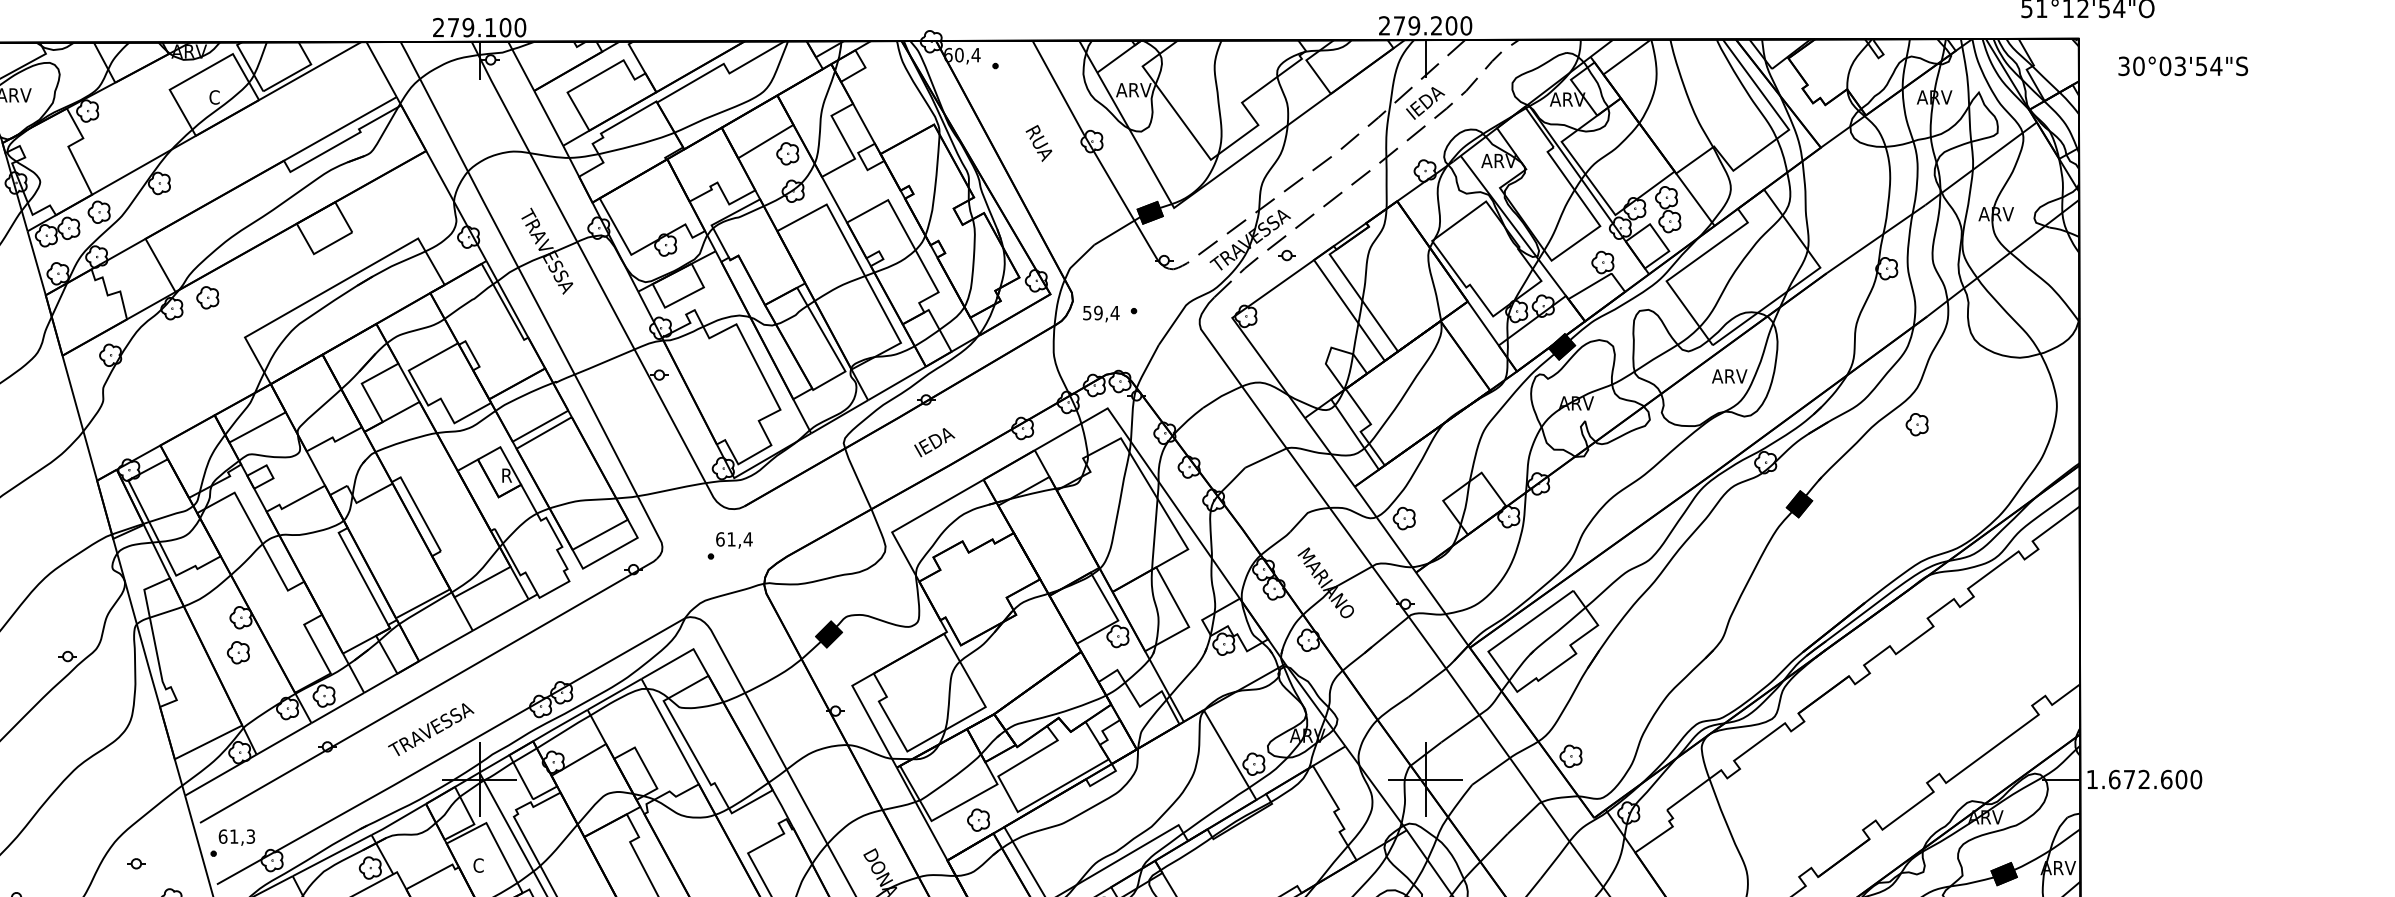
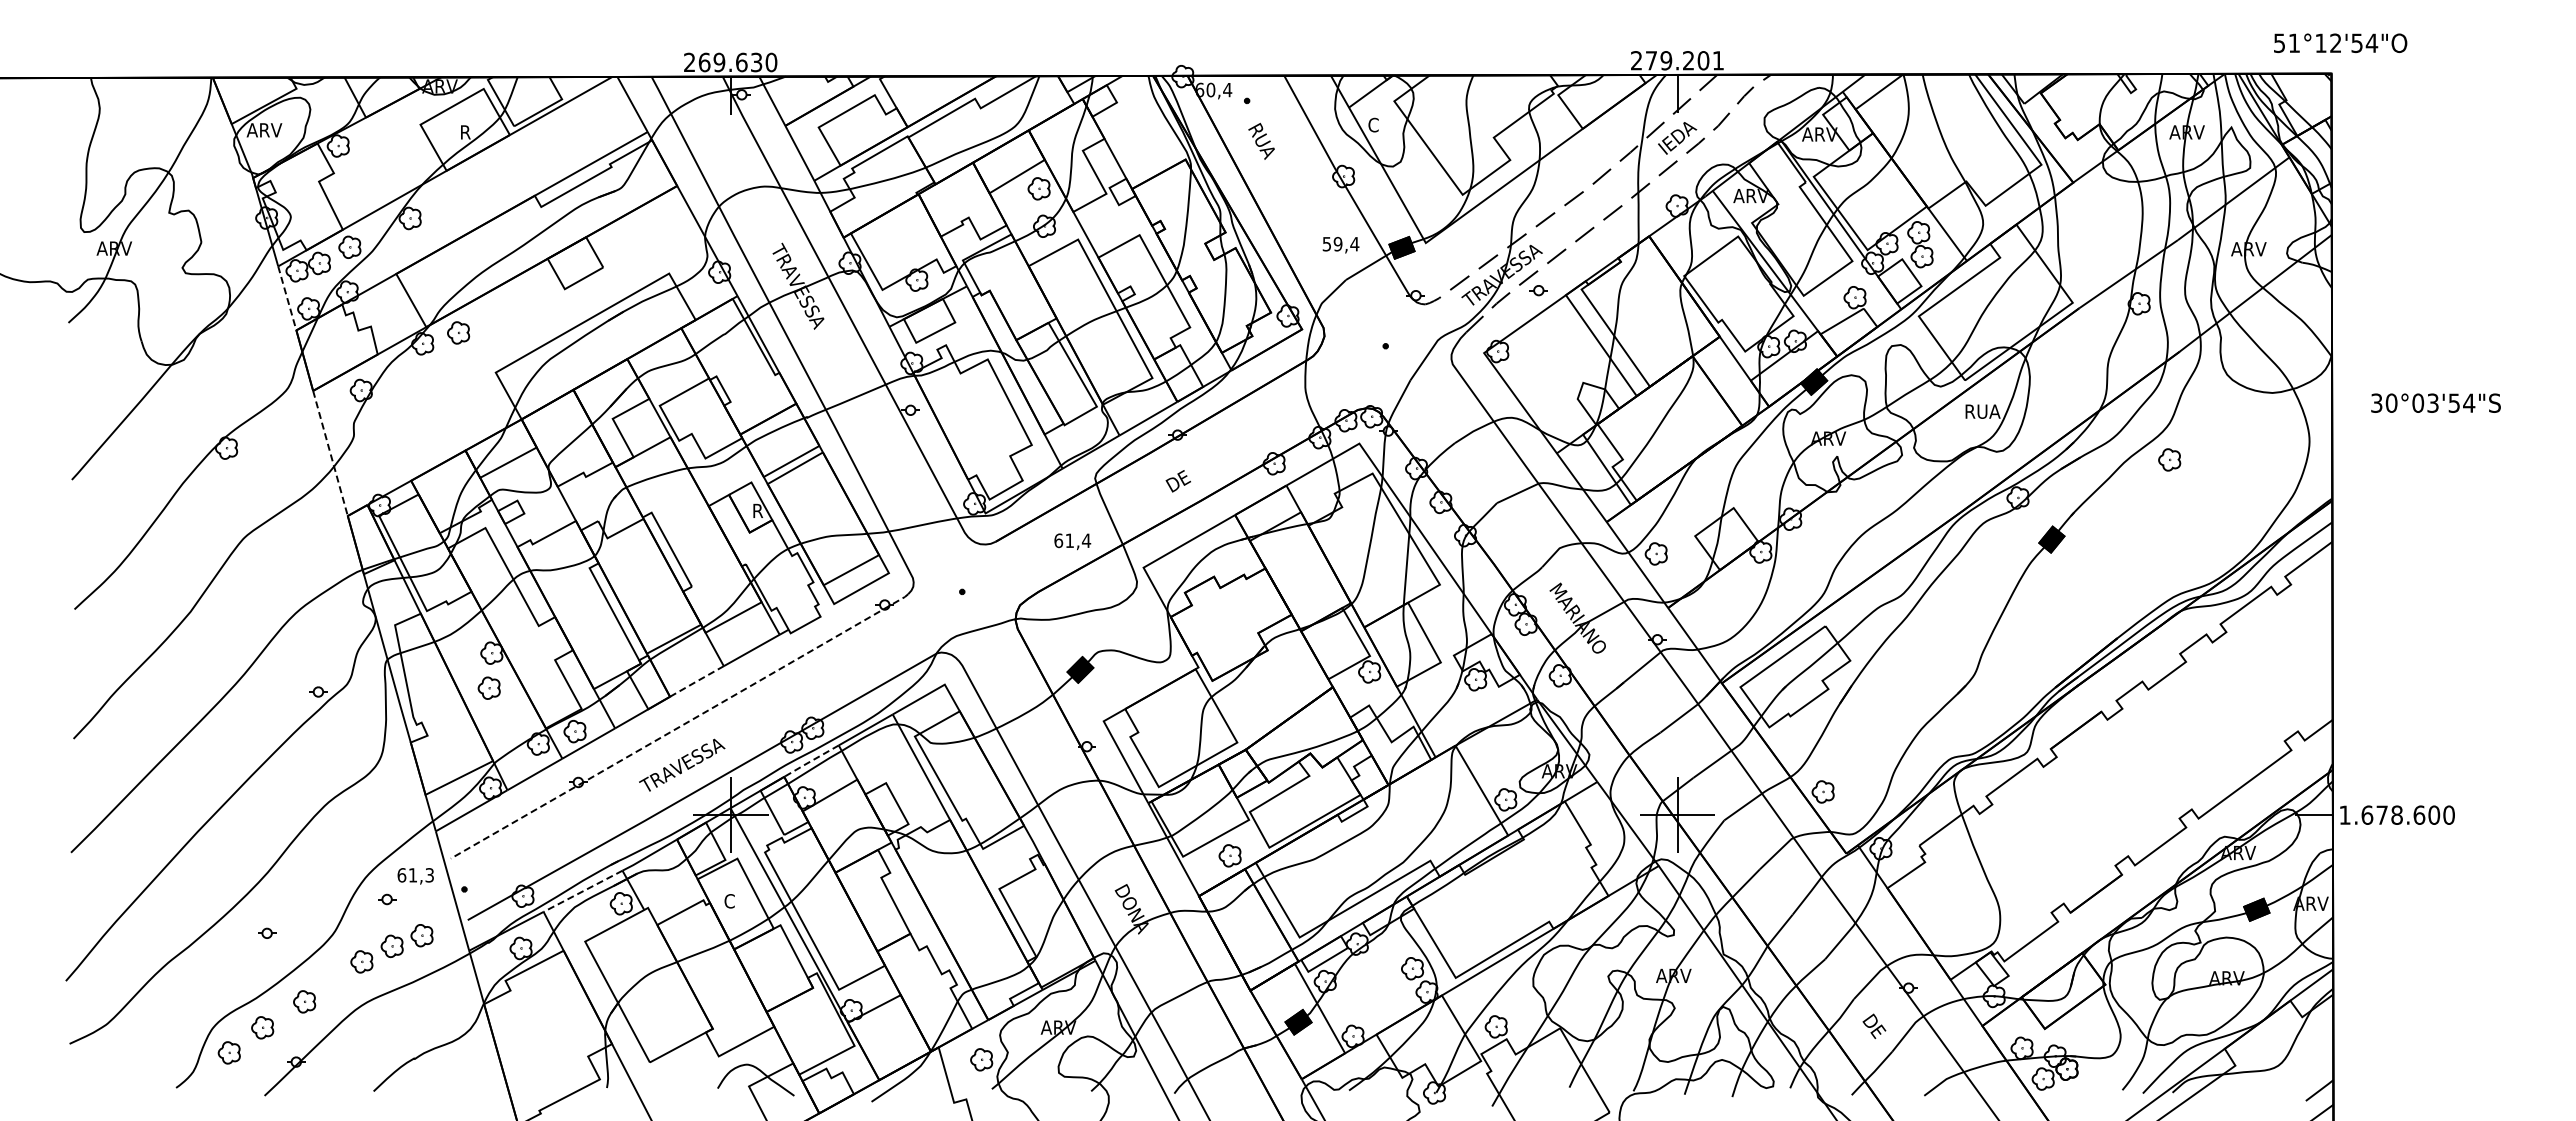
text: (1466, 25) -> (1718, 60), 279.200 -> 279.201
text: (479, 27) -> (730, 62), 279.100 -> 269.630
text: (2182, 65) -> (2435, 402), moved
text: (1133, 89) -> (1385, 124), ARV -> C
text: (214, 97) -> (465, 132), C -> R
text: (1038, 142) -> (1261, 140), moved
line: (36, 264) -> (287, 299), solid -> dashed
text: (1100, 314) -> (1340, 245), moved
text: (1730, 376) -> (1982, 411), ARV -> RUA
line: (79, 418) -> (330, 453), solid -> dashed
text: (934, 442) -> (1186, 477), IEDA -> DE
text: (734, 540) -> (1072, 541), moved
line: (445, 646) -> (696, 681), solid -> dashed
line: (429, 690) -> (680, 726), solid -> dashed
line: (559, 725) -> (810, 761), solid -> dashed
text: (2143, 778) -> (2396, 814), 1.672.600 -> 1.678.600
text: (236, 837) -> (415, 876), moved
line: (331, 855) -> (582, 891), solid -> dashed

